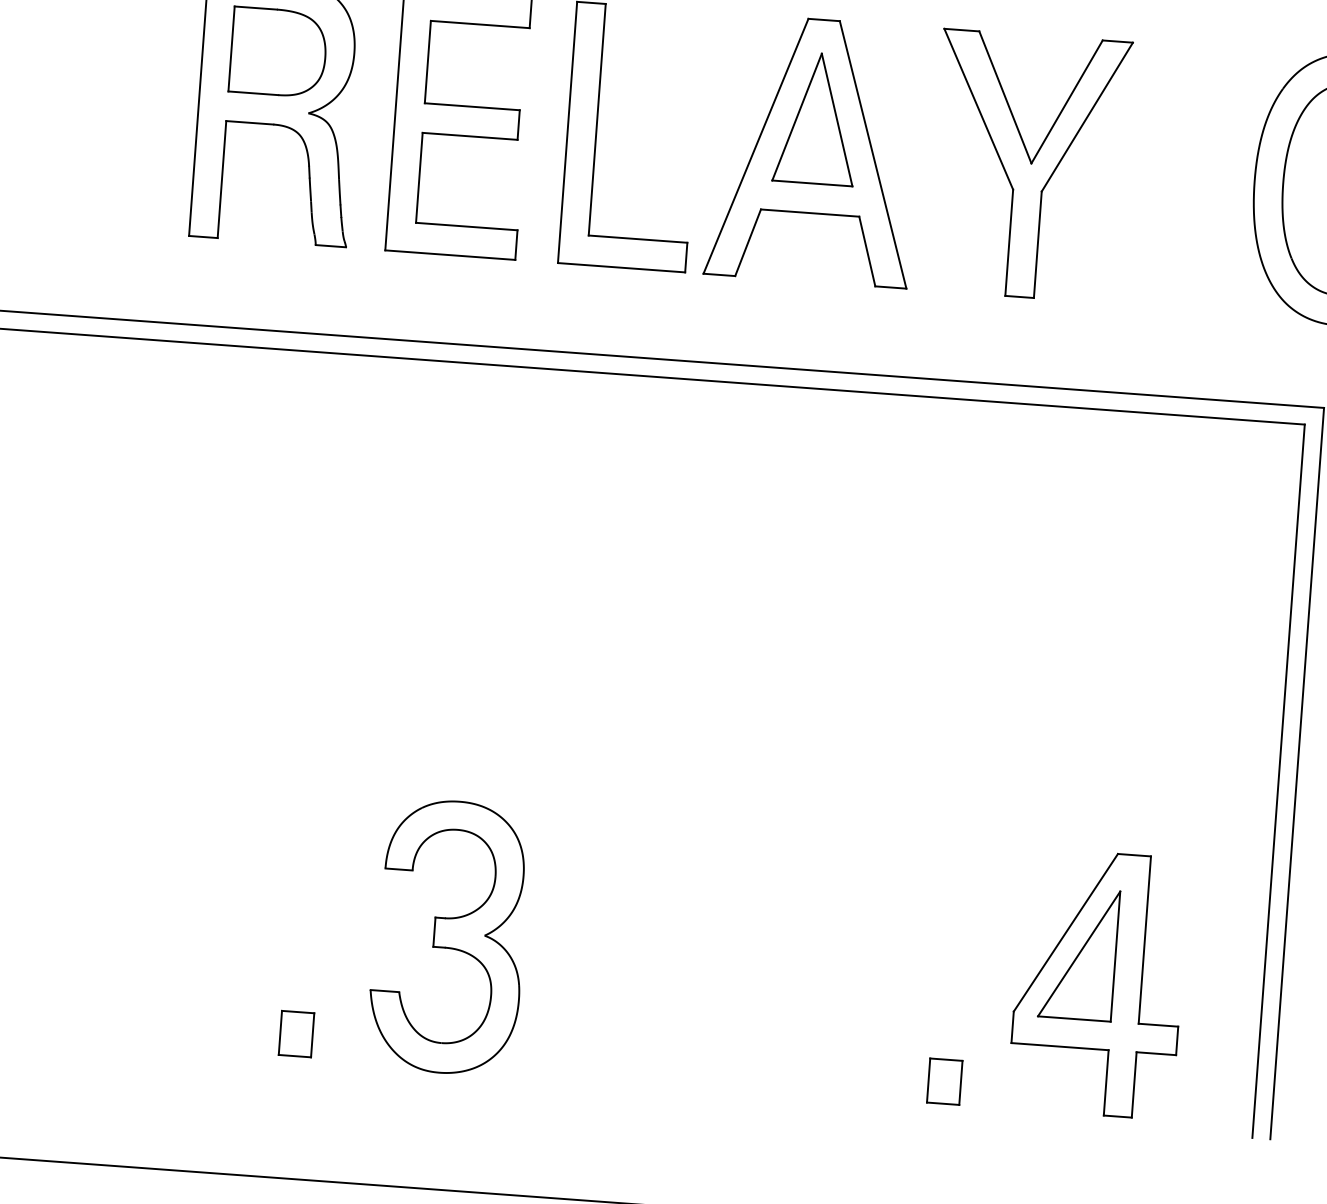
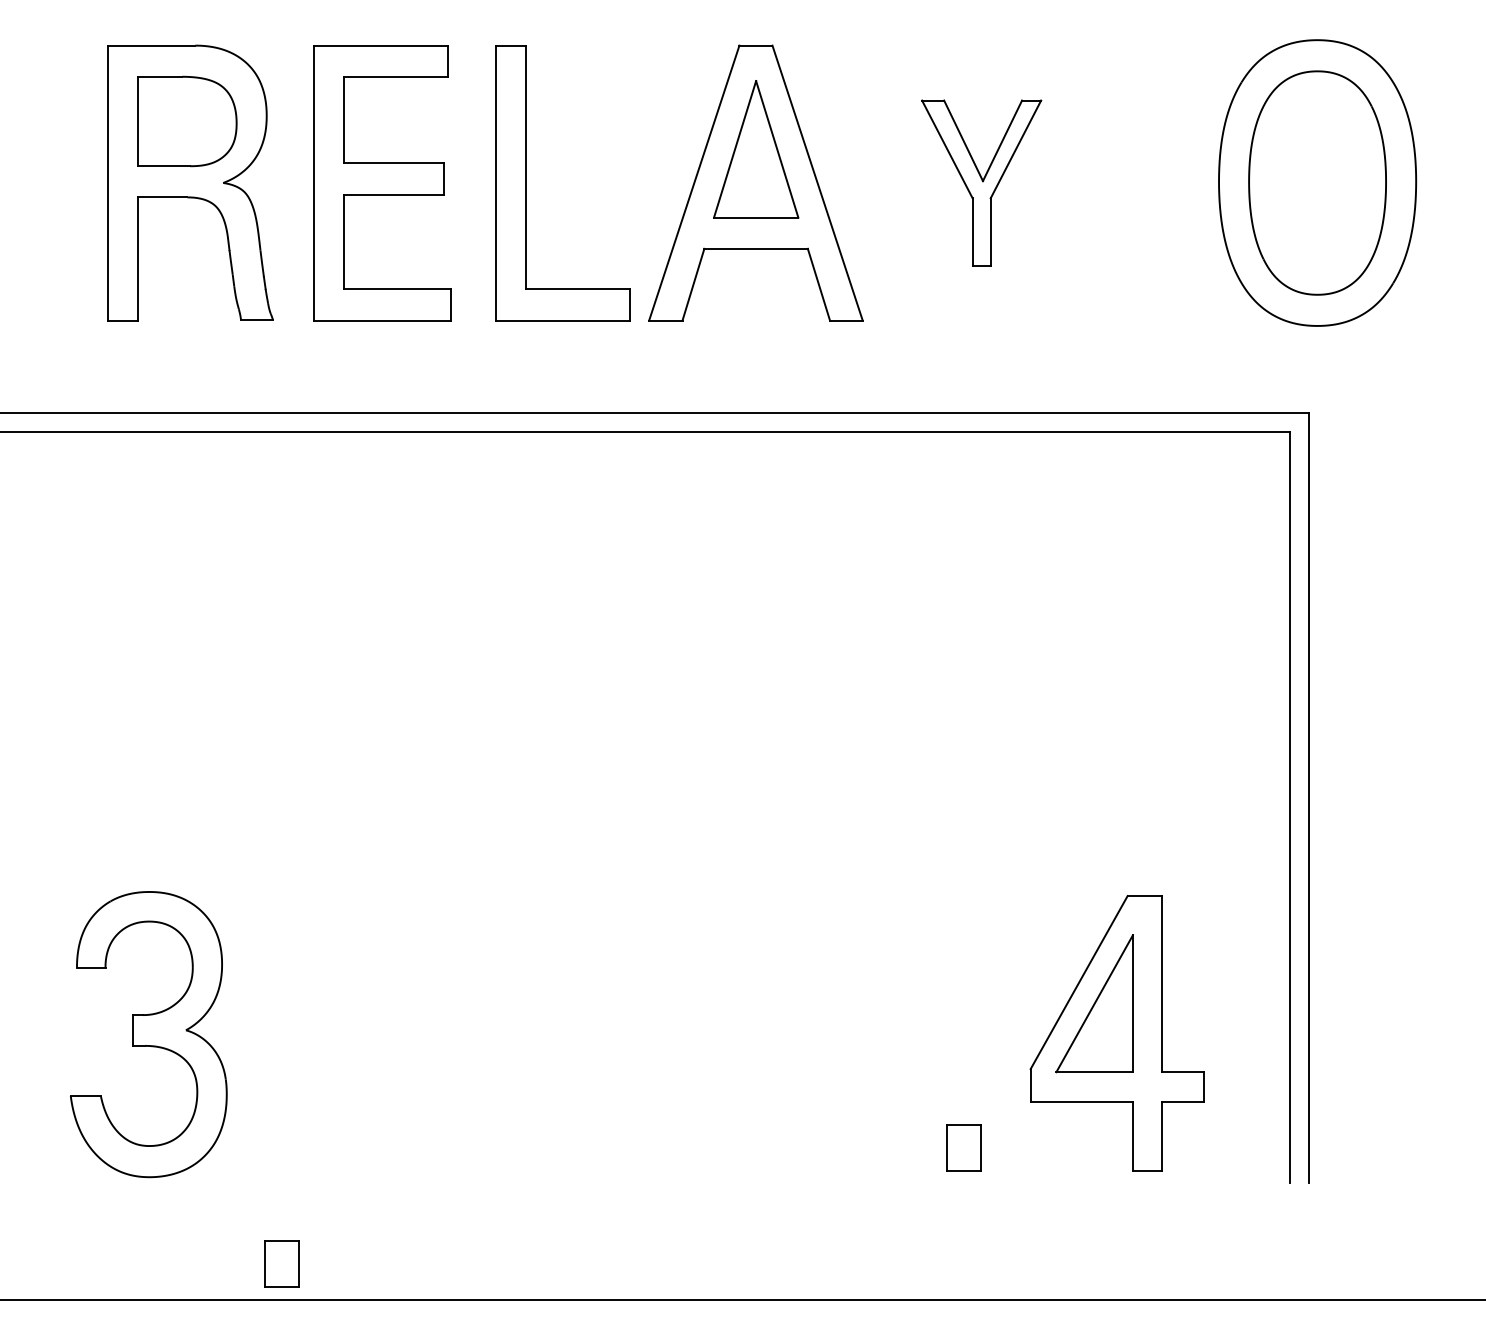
part: (1028, 165) -> (981, 182), size x0.6
part: (448, 937) -> (148, 1034), moved
part: (296, 1033) -> (281, 1263), moved

